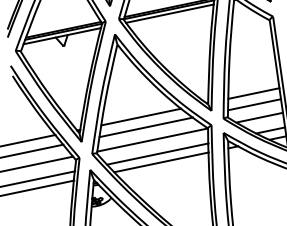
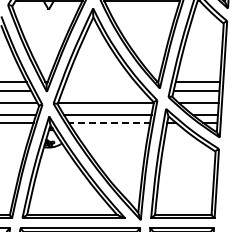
line: (141, 117) -> (100, 81), removed
line: (145, 127) -> (102, 90), removed
line: (161, 162) -> (109, 122), solid -> dashed

